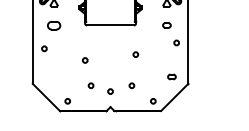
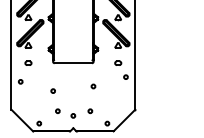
part: (54, 24) -> (28, 62), size x0.62
part: (172, 76) -> (122, 103), removed

